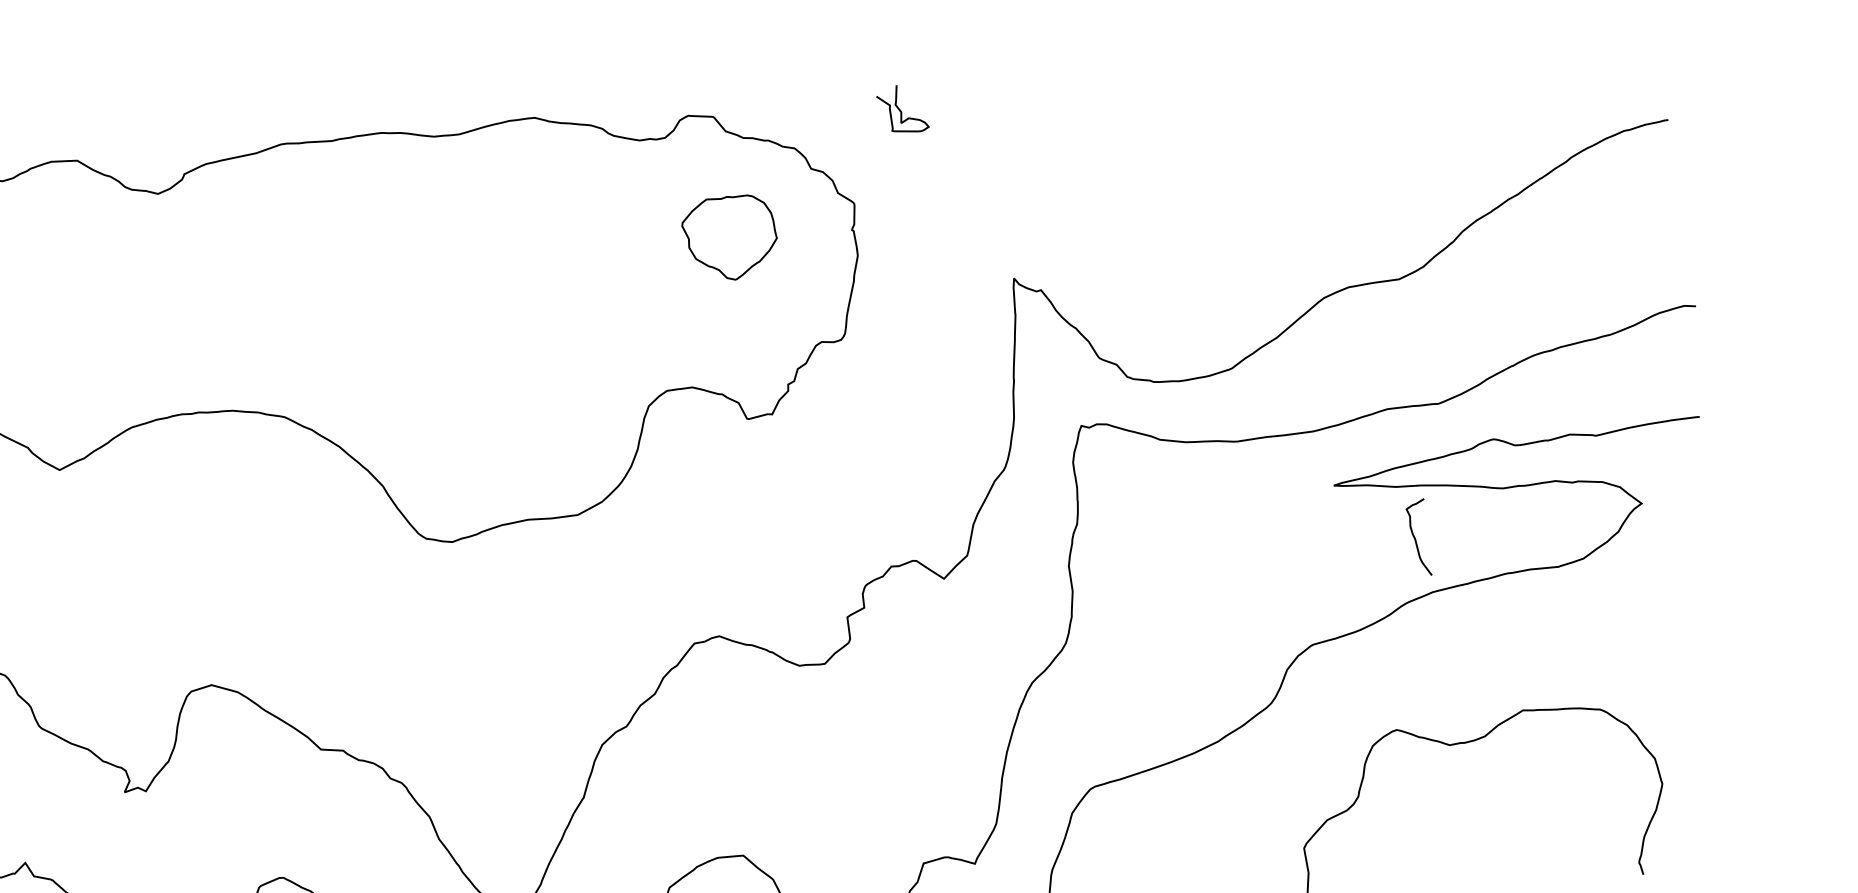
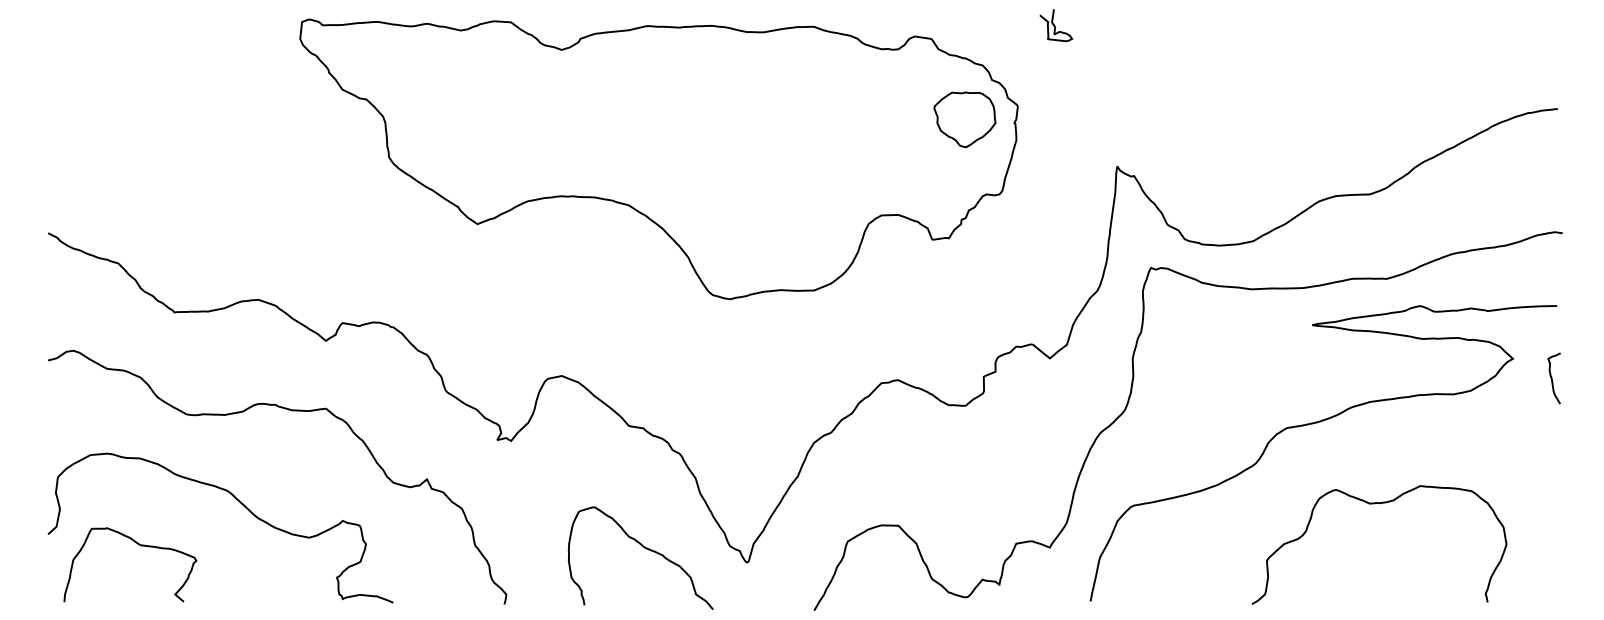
curve: (901, 109) -> (1055, 25), moved
part: (729, 237) -> (964, 119), moved
curve: (1416, 538) -> (1552, 378), moved

